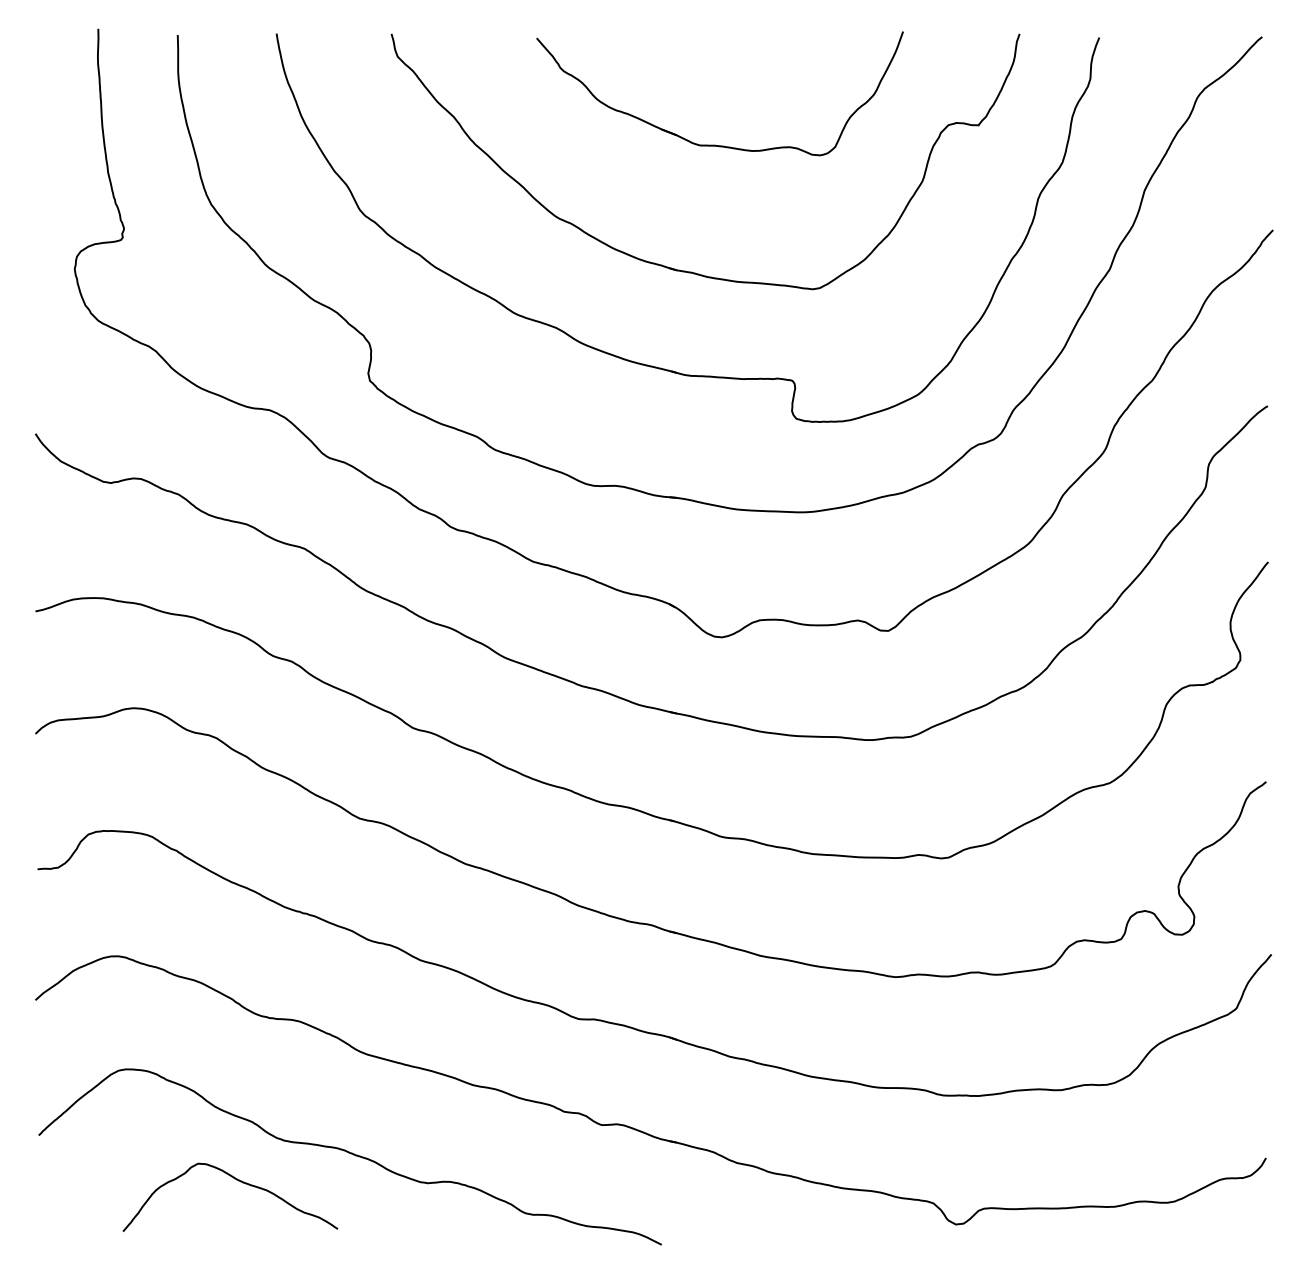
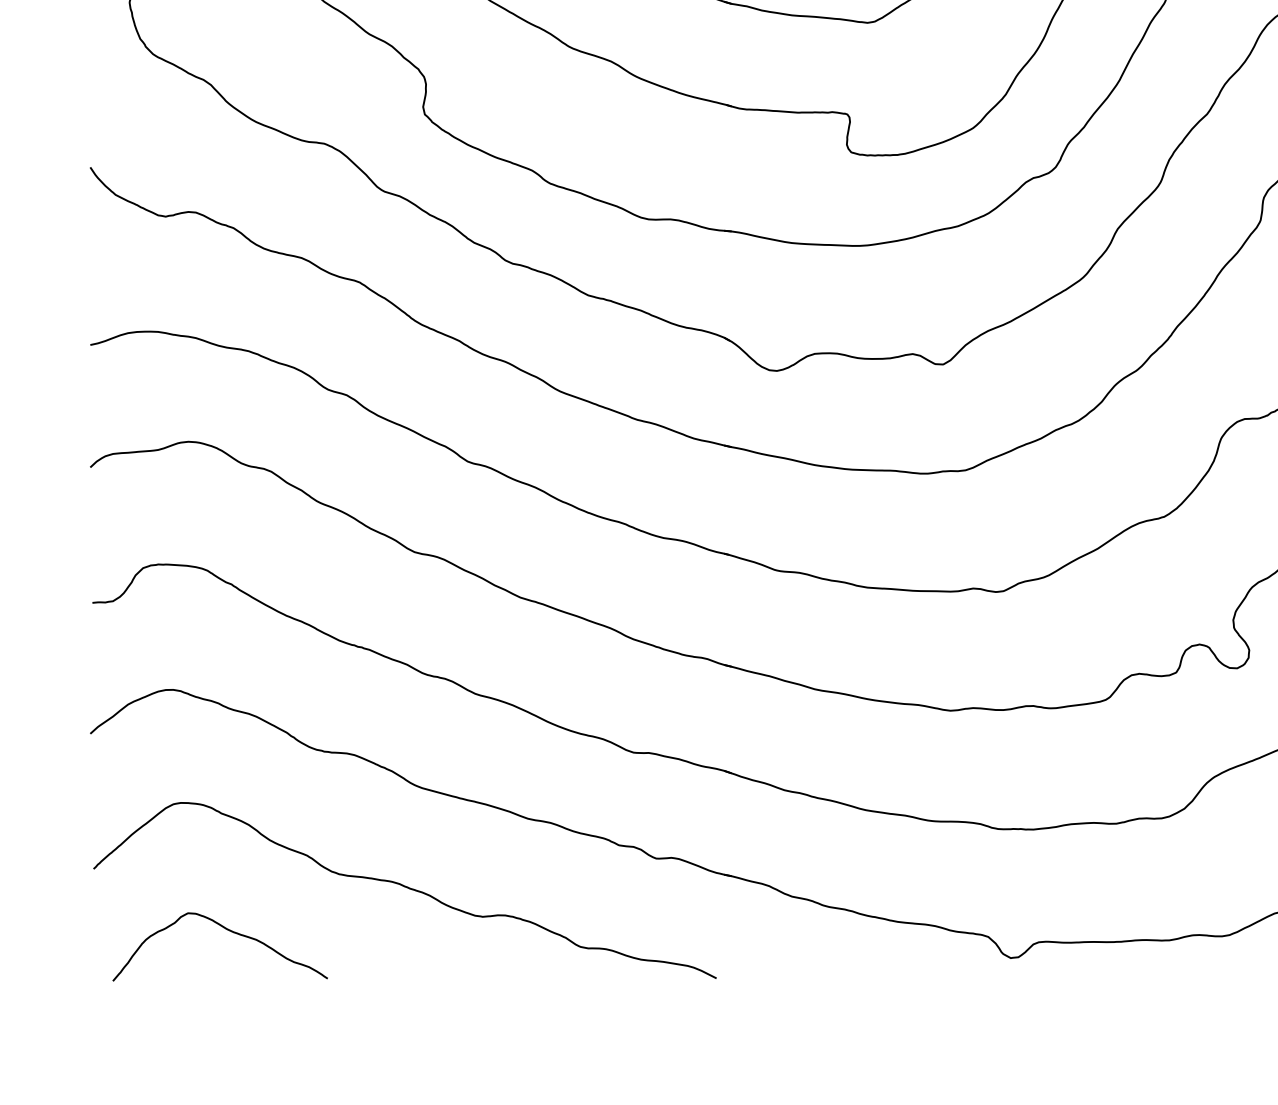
curve: (238, 1181) -> (228, 931), moved

